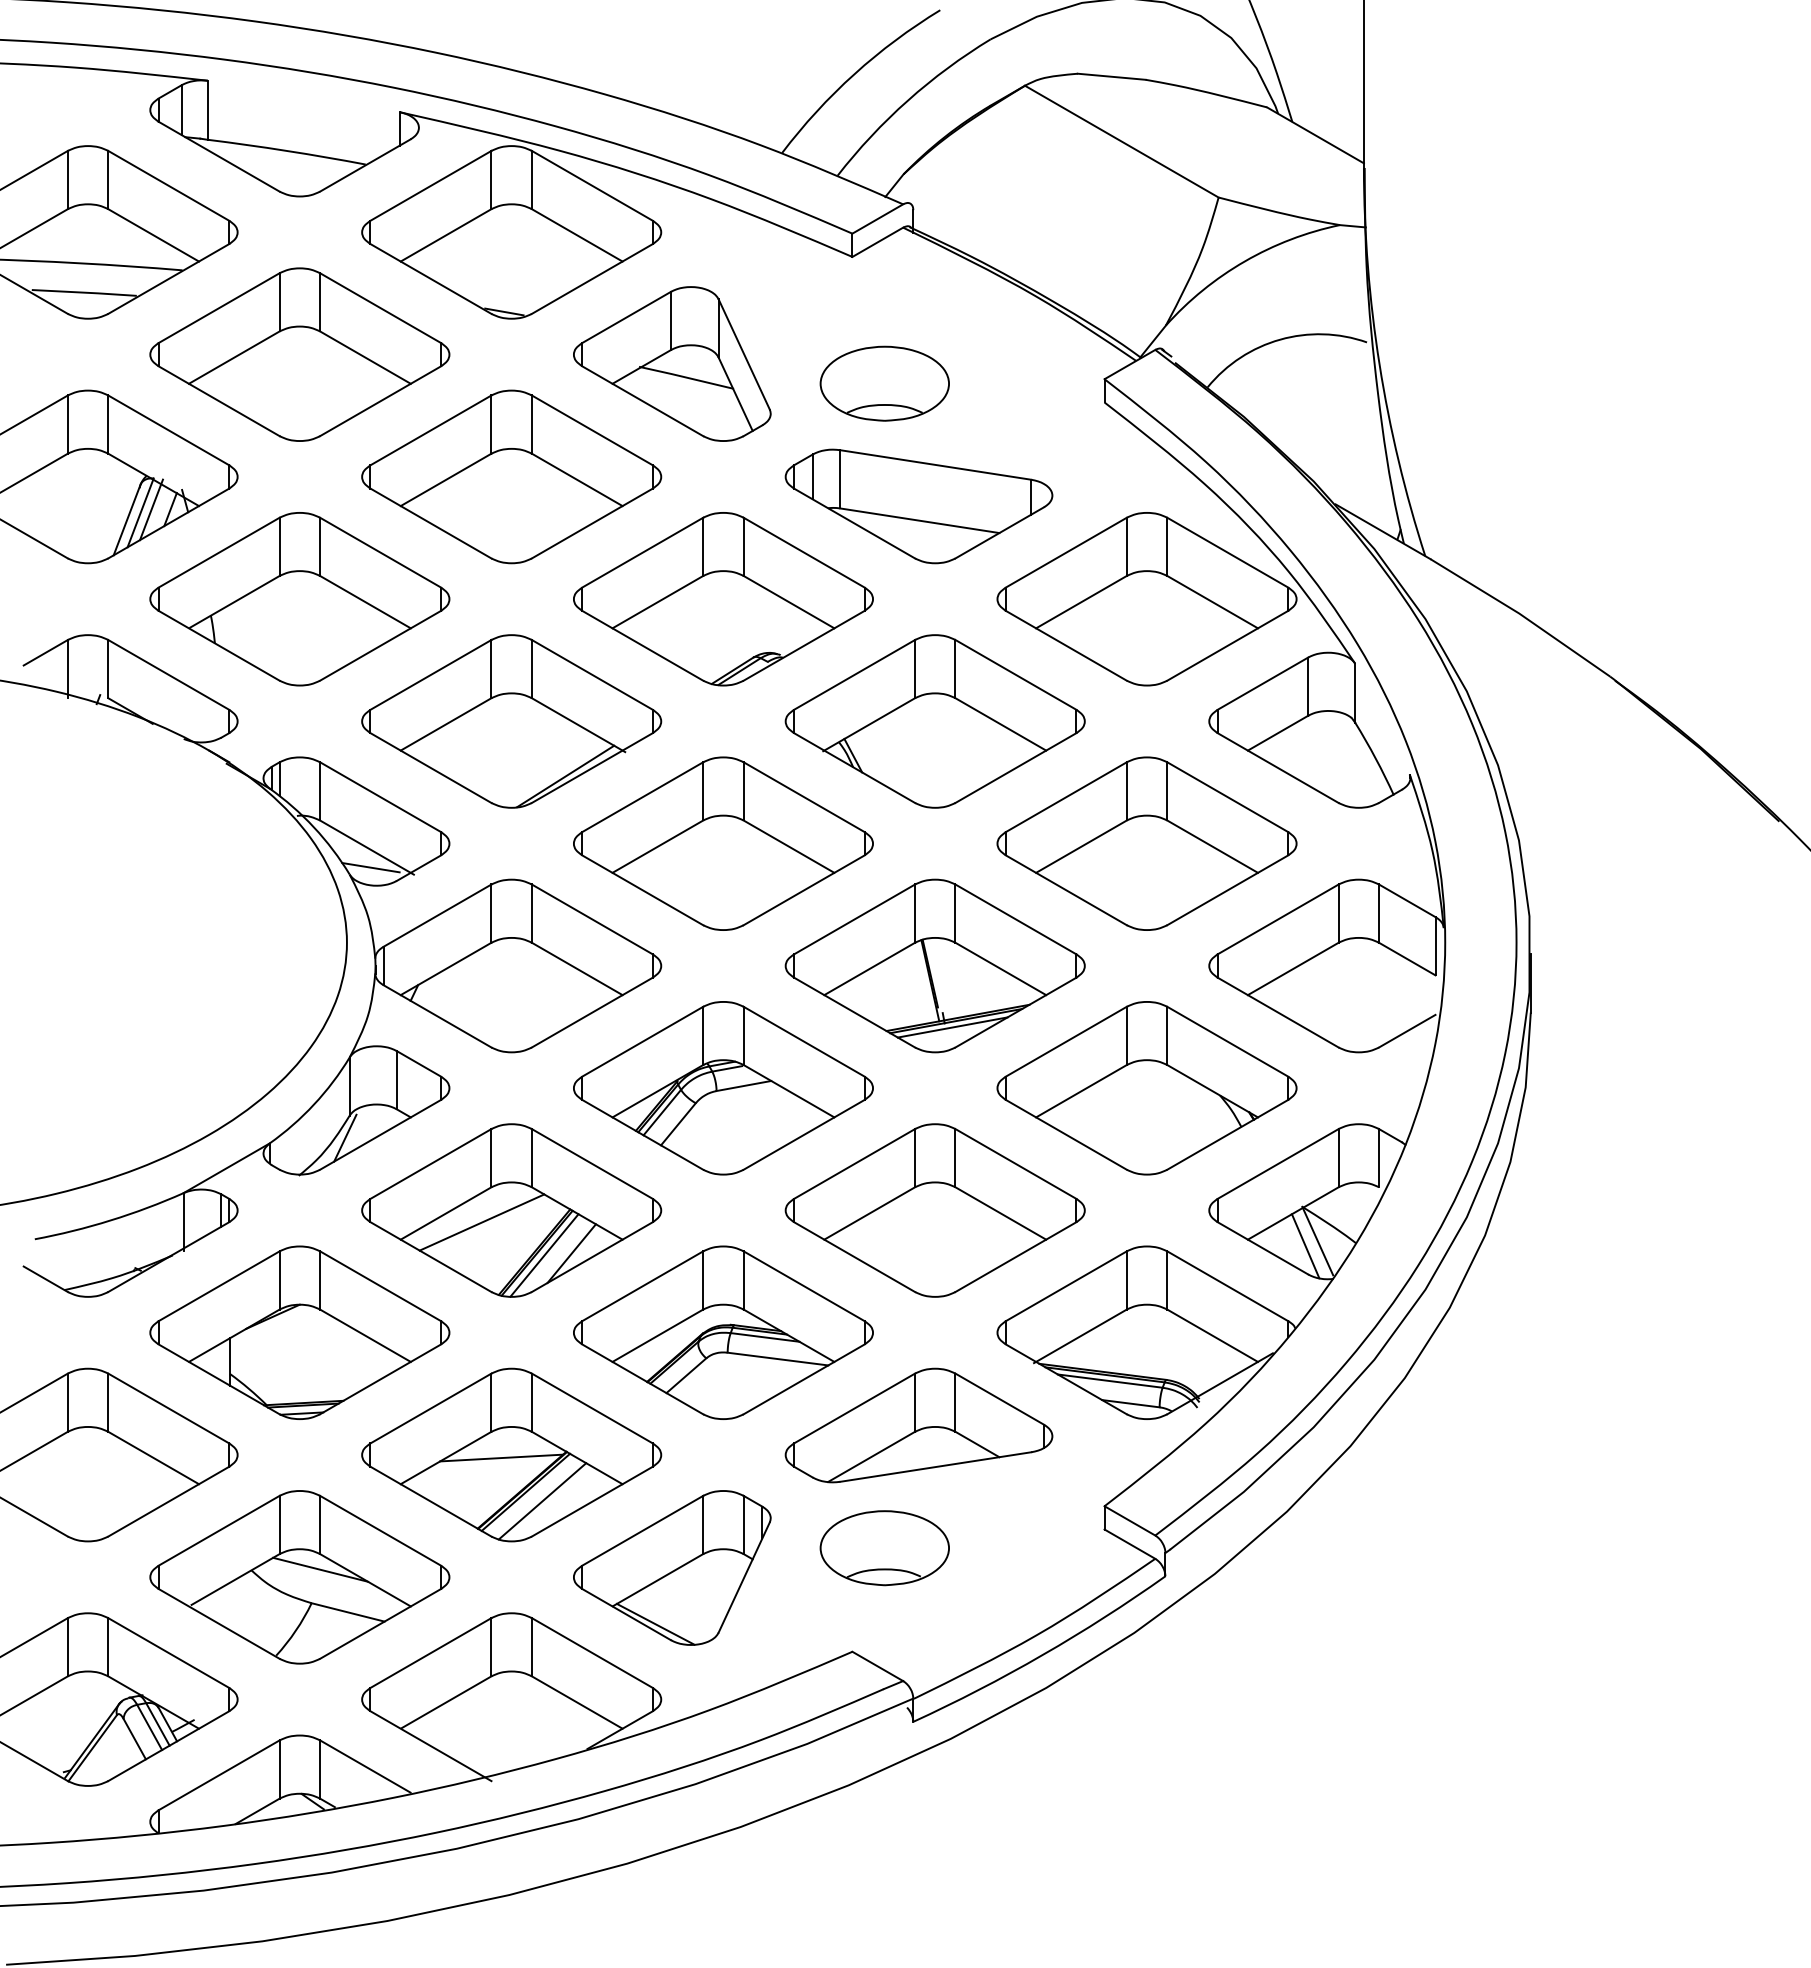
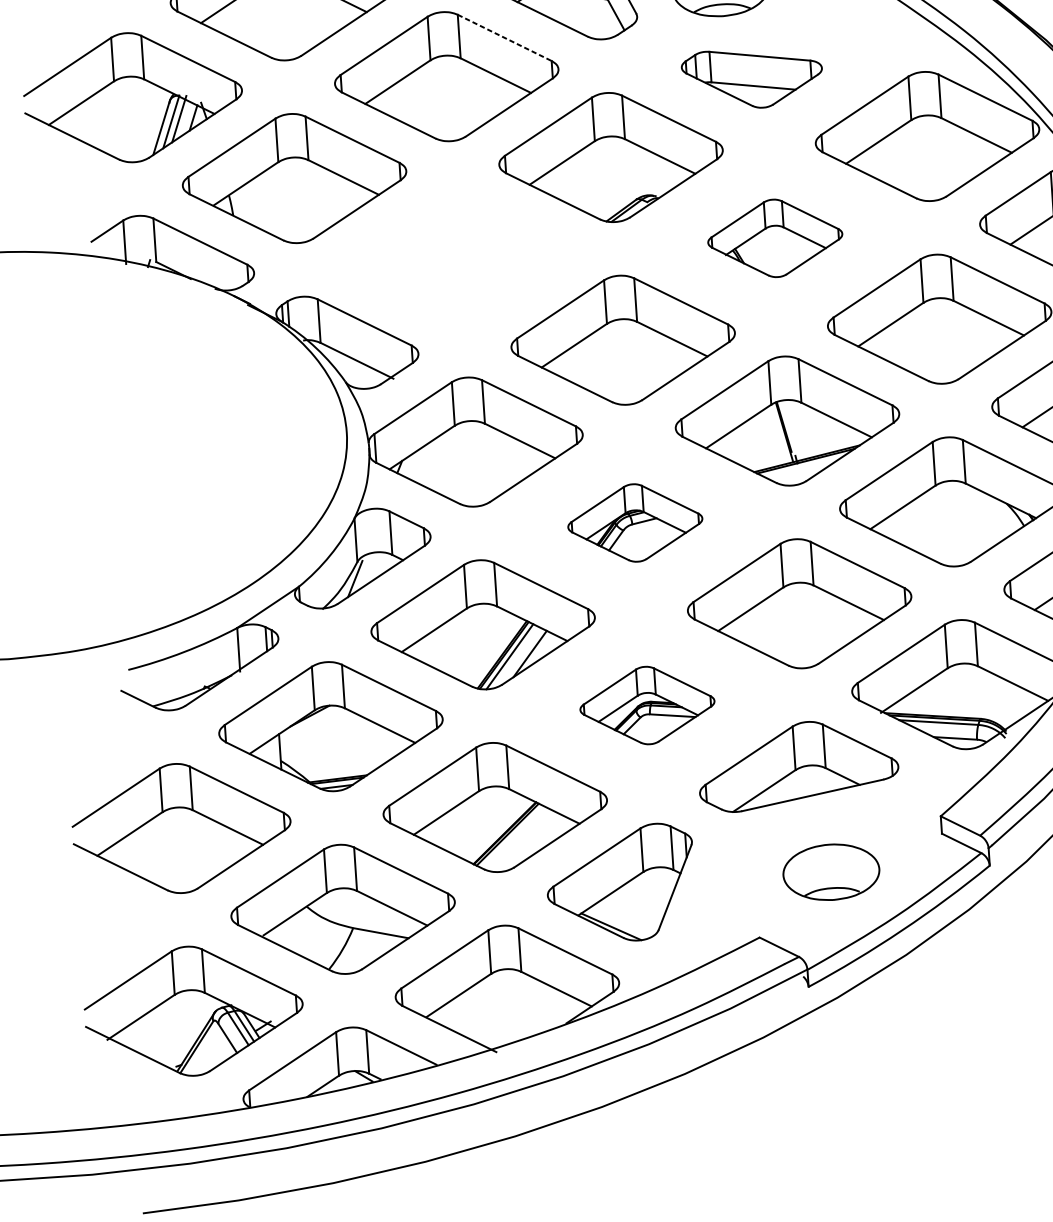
line: (592, 430) -> (504, 37), solid -> dashed
part: (918, 506) -> (752, 78), size x0.7
part: (511, 721) -> (458, 259), removed
part: (934, 721) -> (774, 238), size x0.6
line: (370, 867) -> (360, 375), removed
line: (952, 1027) -> (803, 466), removed
part: (723, 1088) -> (635, 523), size x0.6
line: (481, 1222) -> (461, 635), removed
part: (723, 1332) -> (647, 705), size x0.6
line: (501, 1457) -> (487, 809), removed
line: (542, 1501) -> (520, 840), removed
part: (884, 1548) -> (831, 872), moved
line: (320, 1569) -> (358, 902), removed

